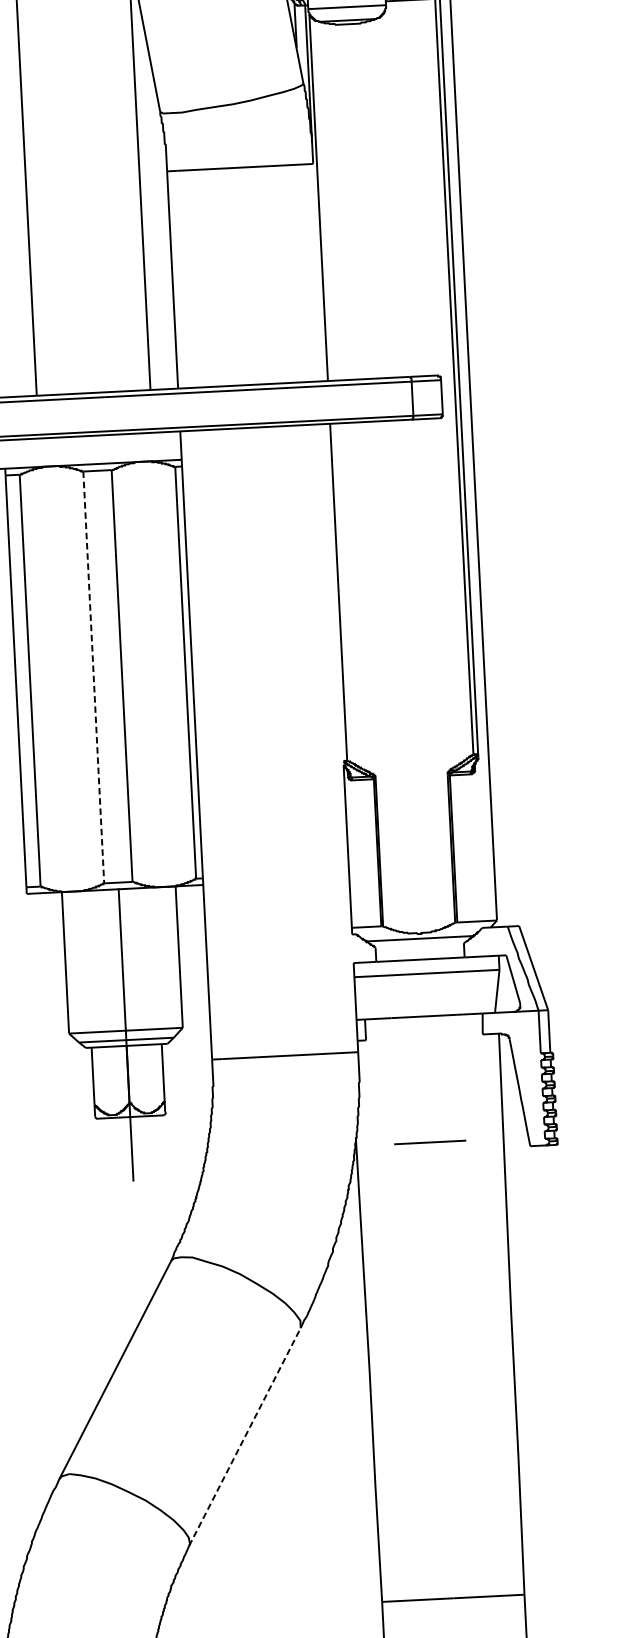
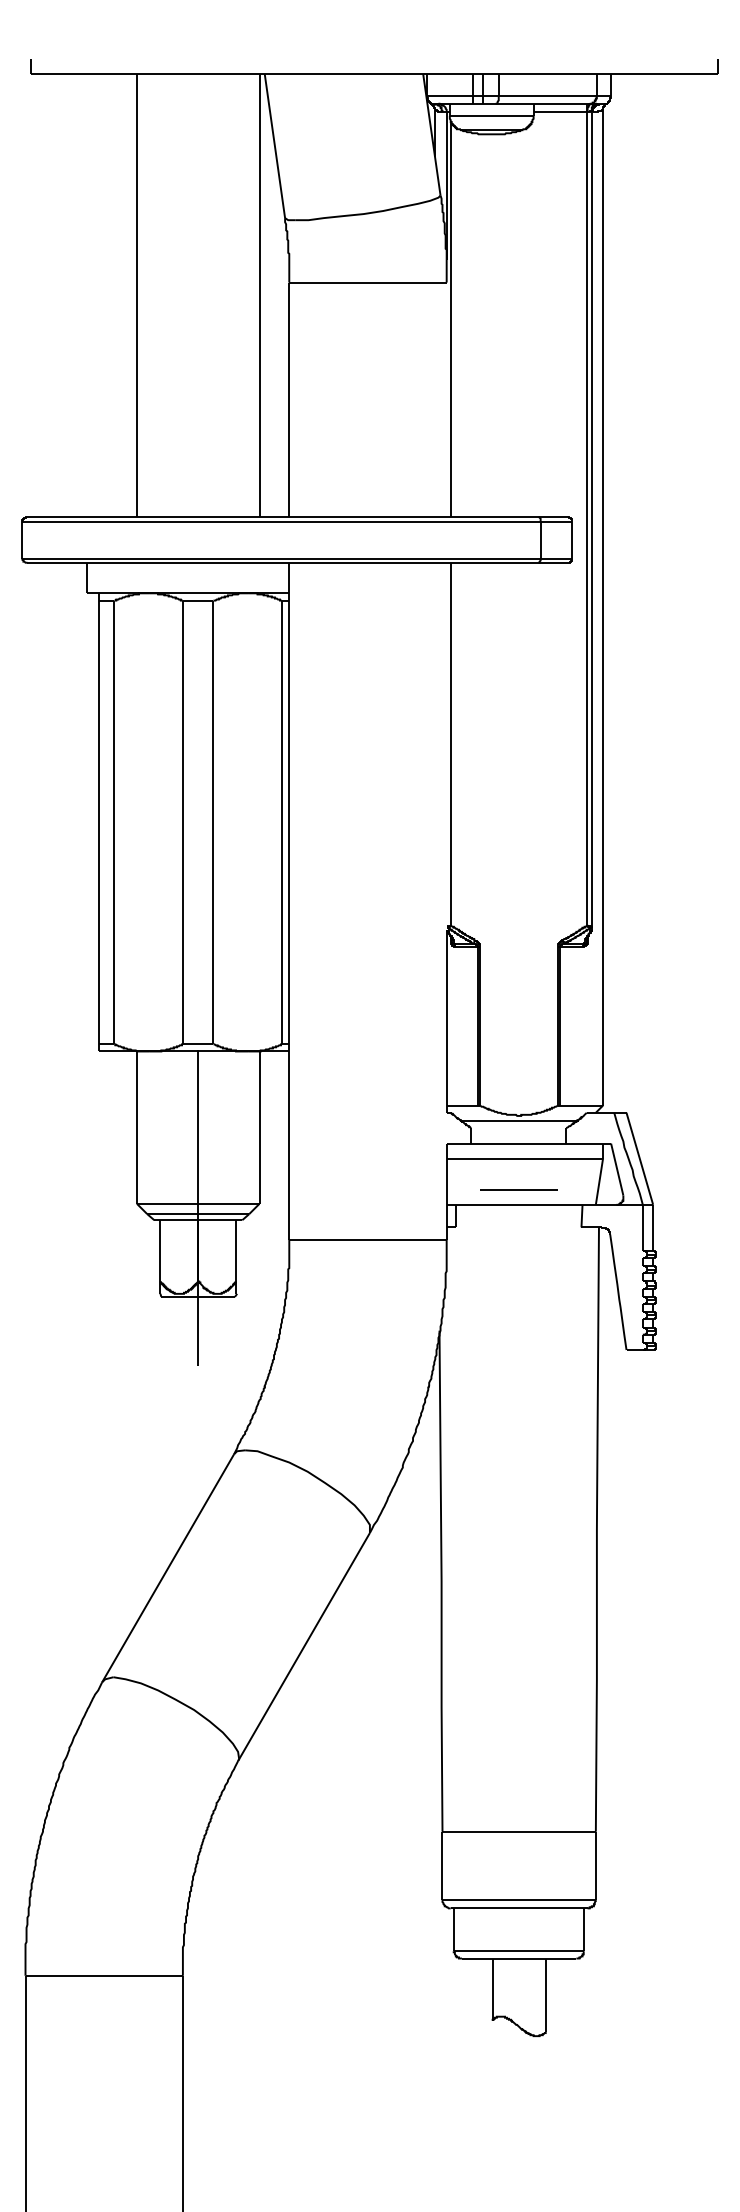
line: (93, 677) -> (182, 822), dashed -> solid
line: (429, 1142) -> (518, 1189), moved
line: (245, 1437) -> (304, 1647), dashed -> solid

